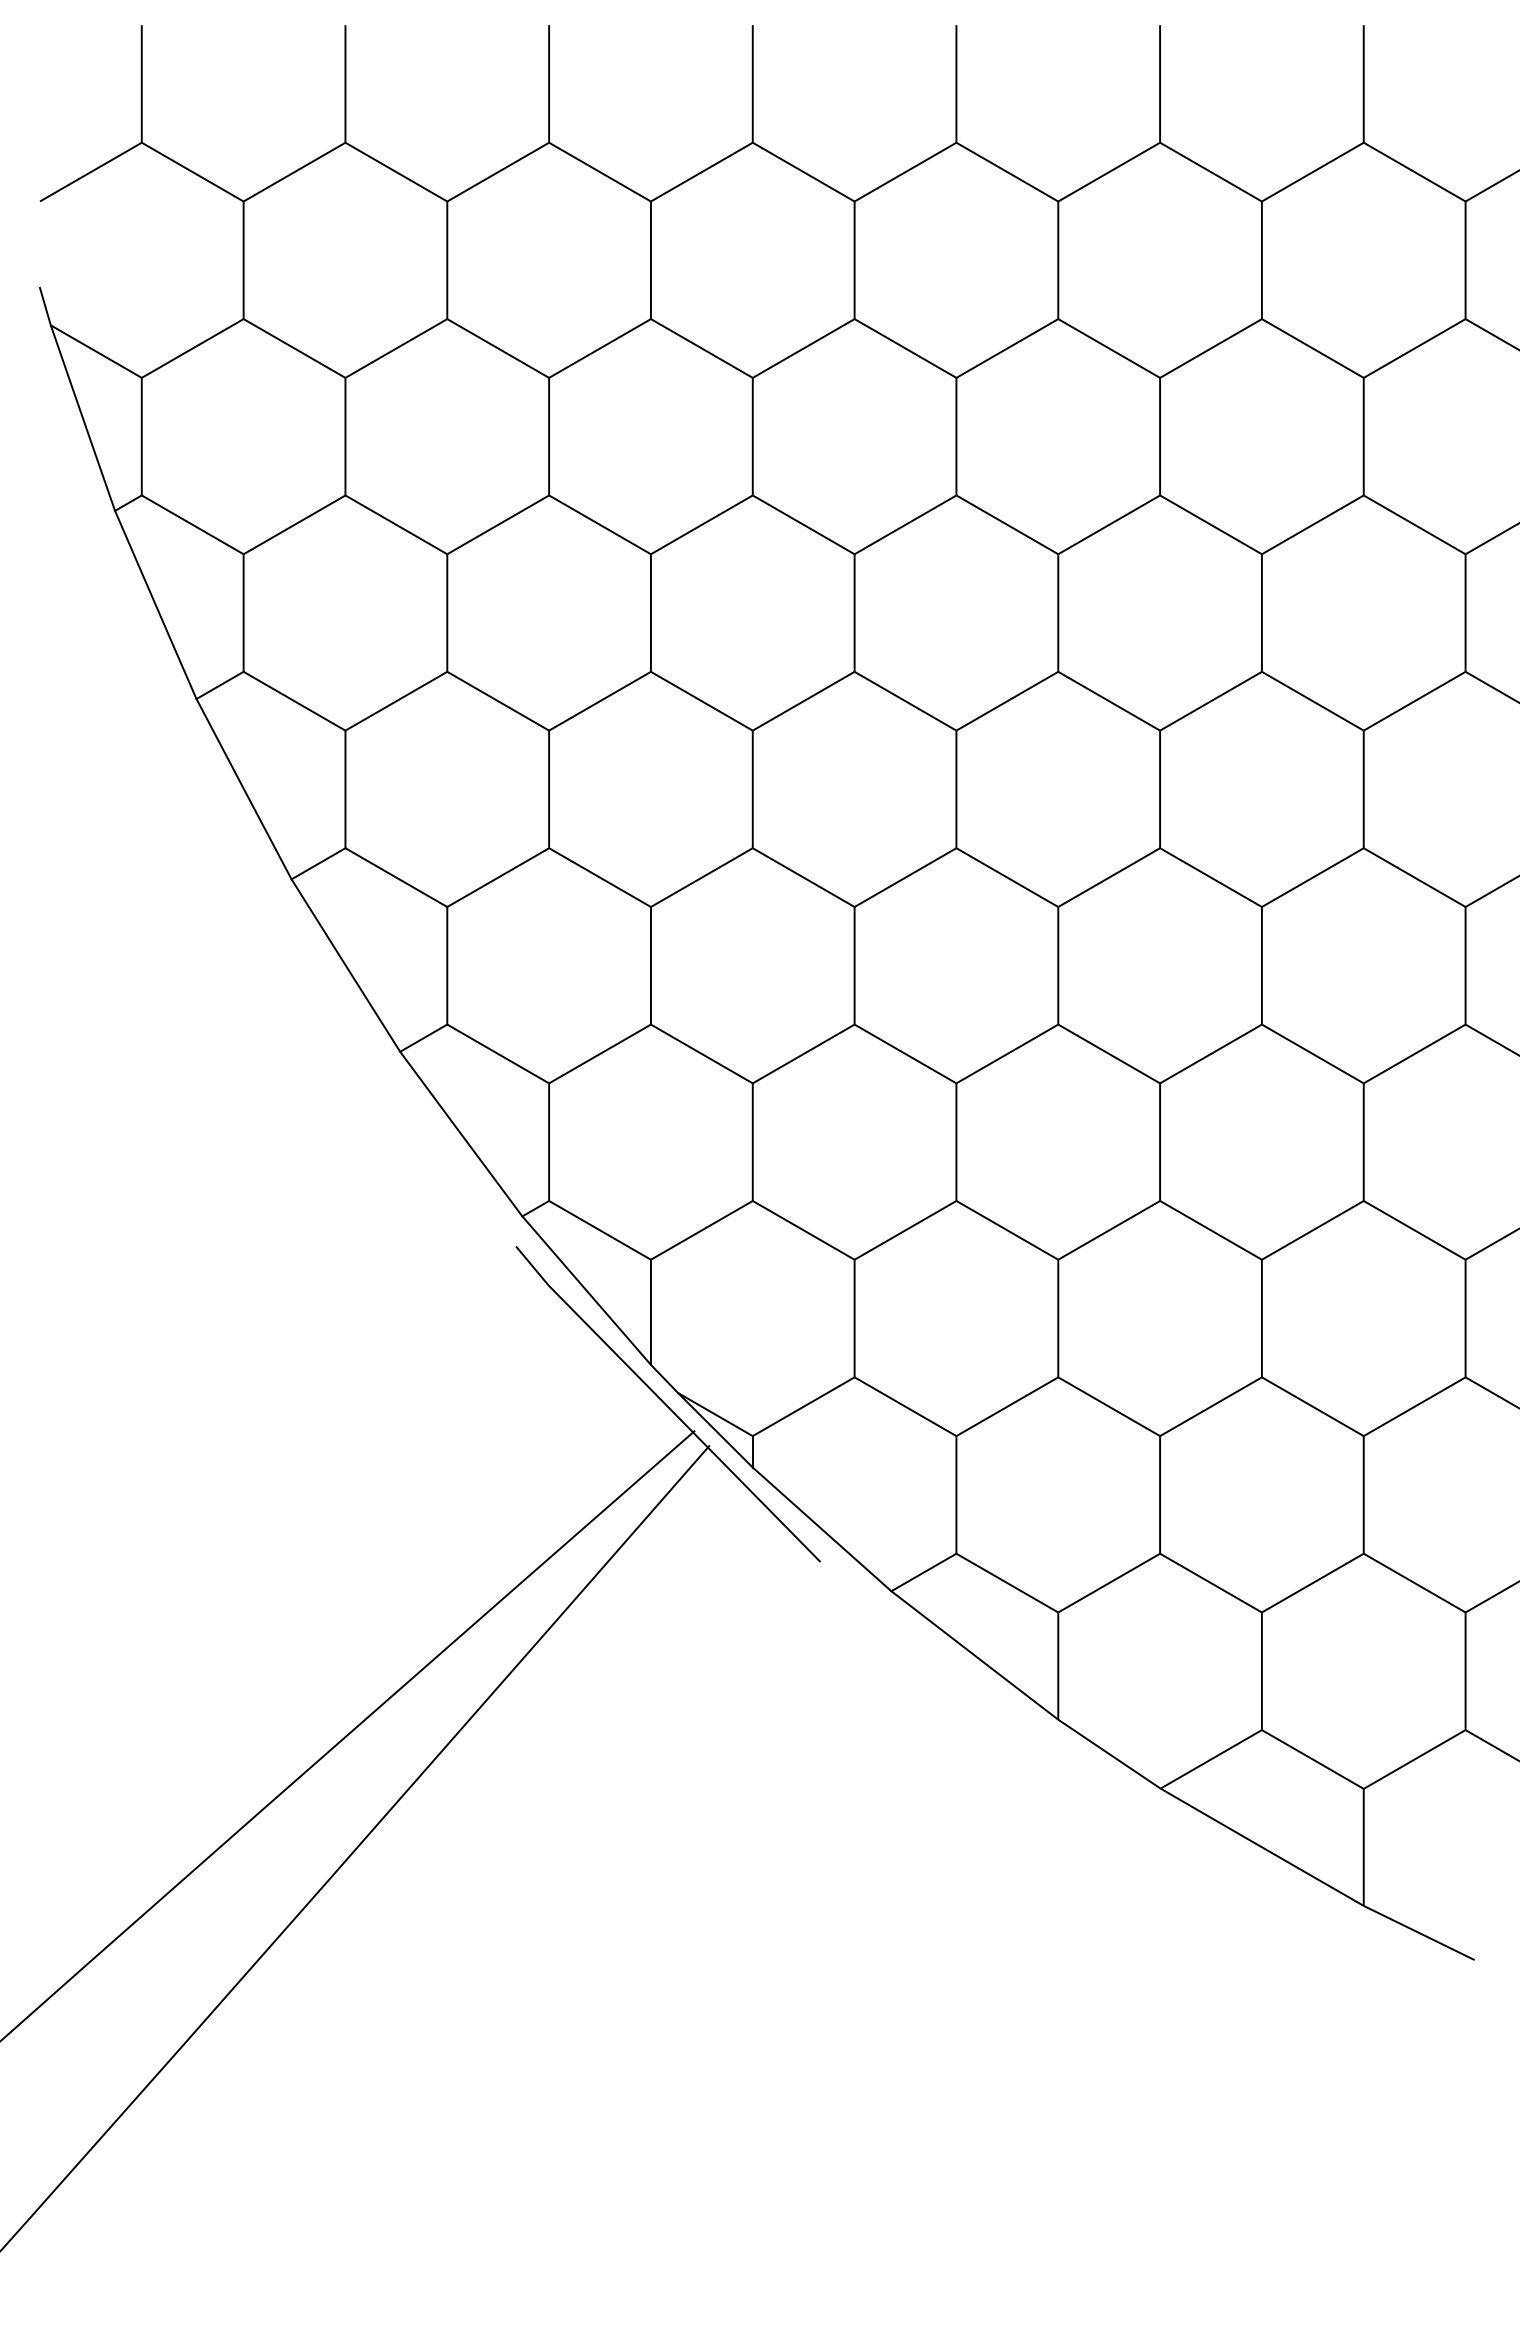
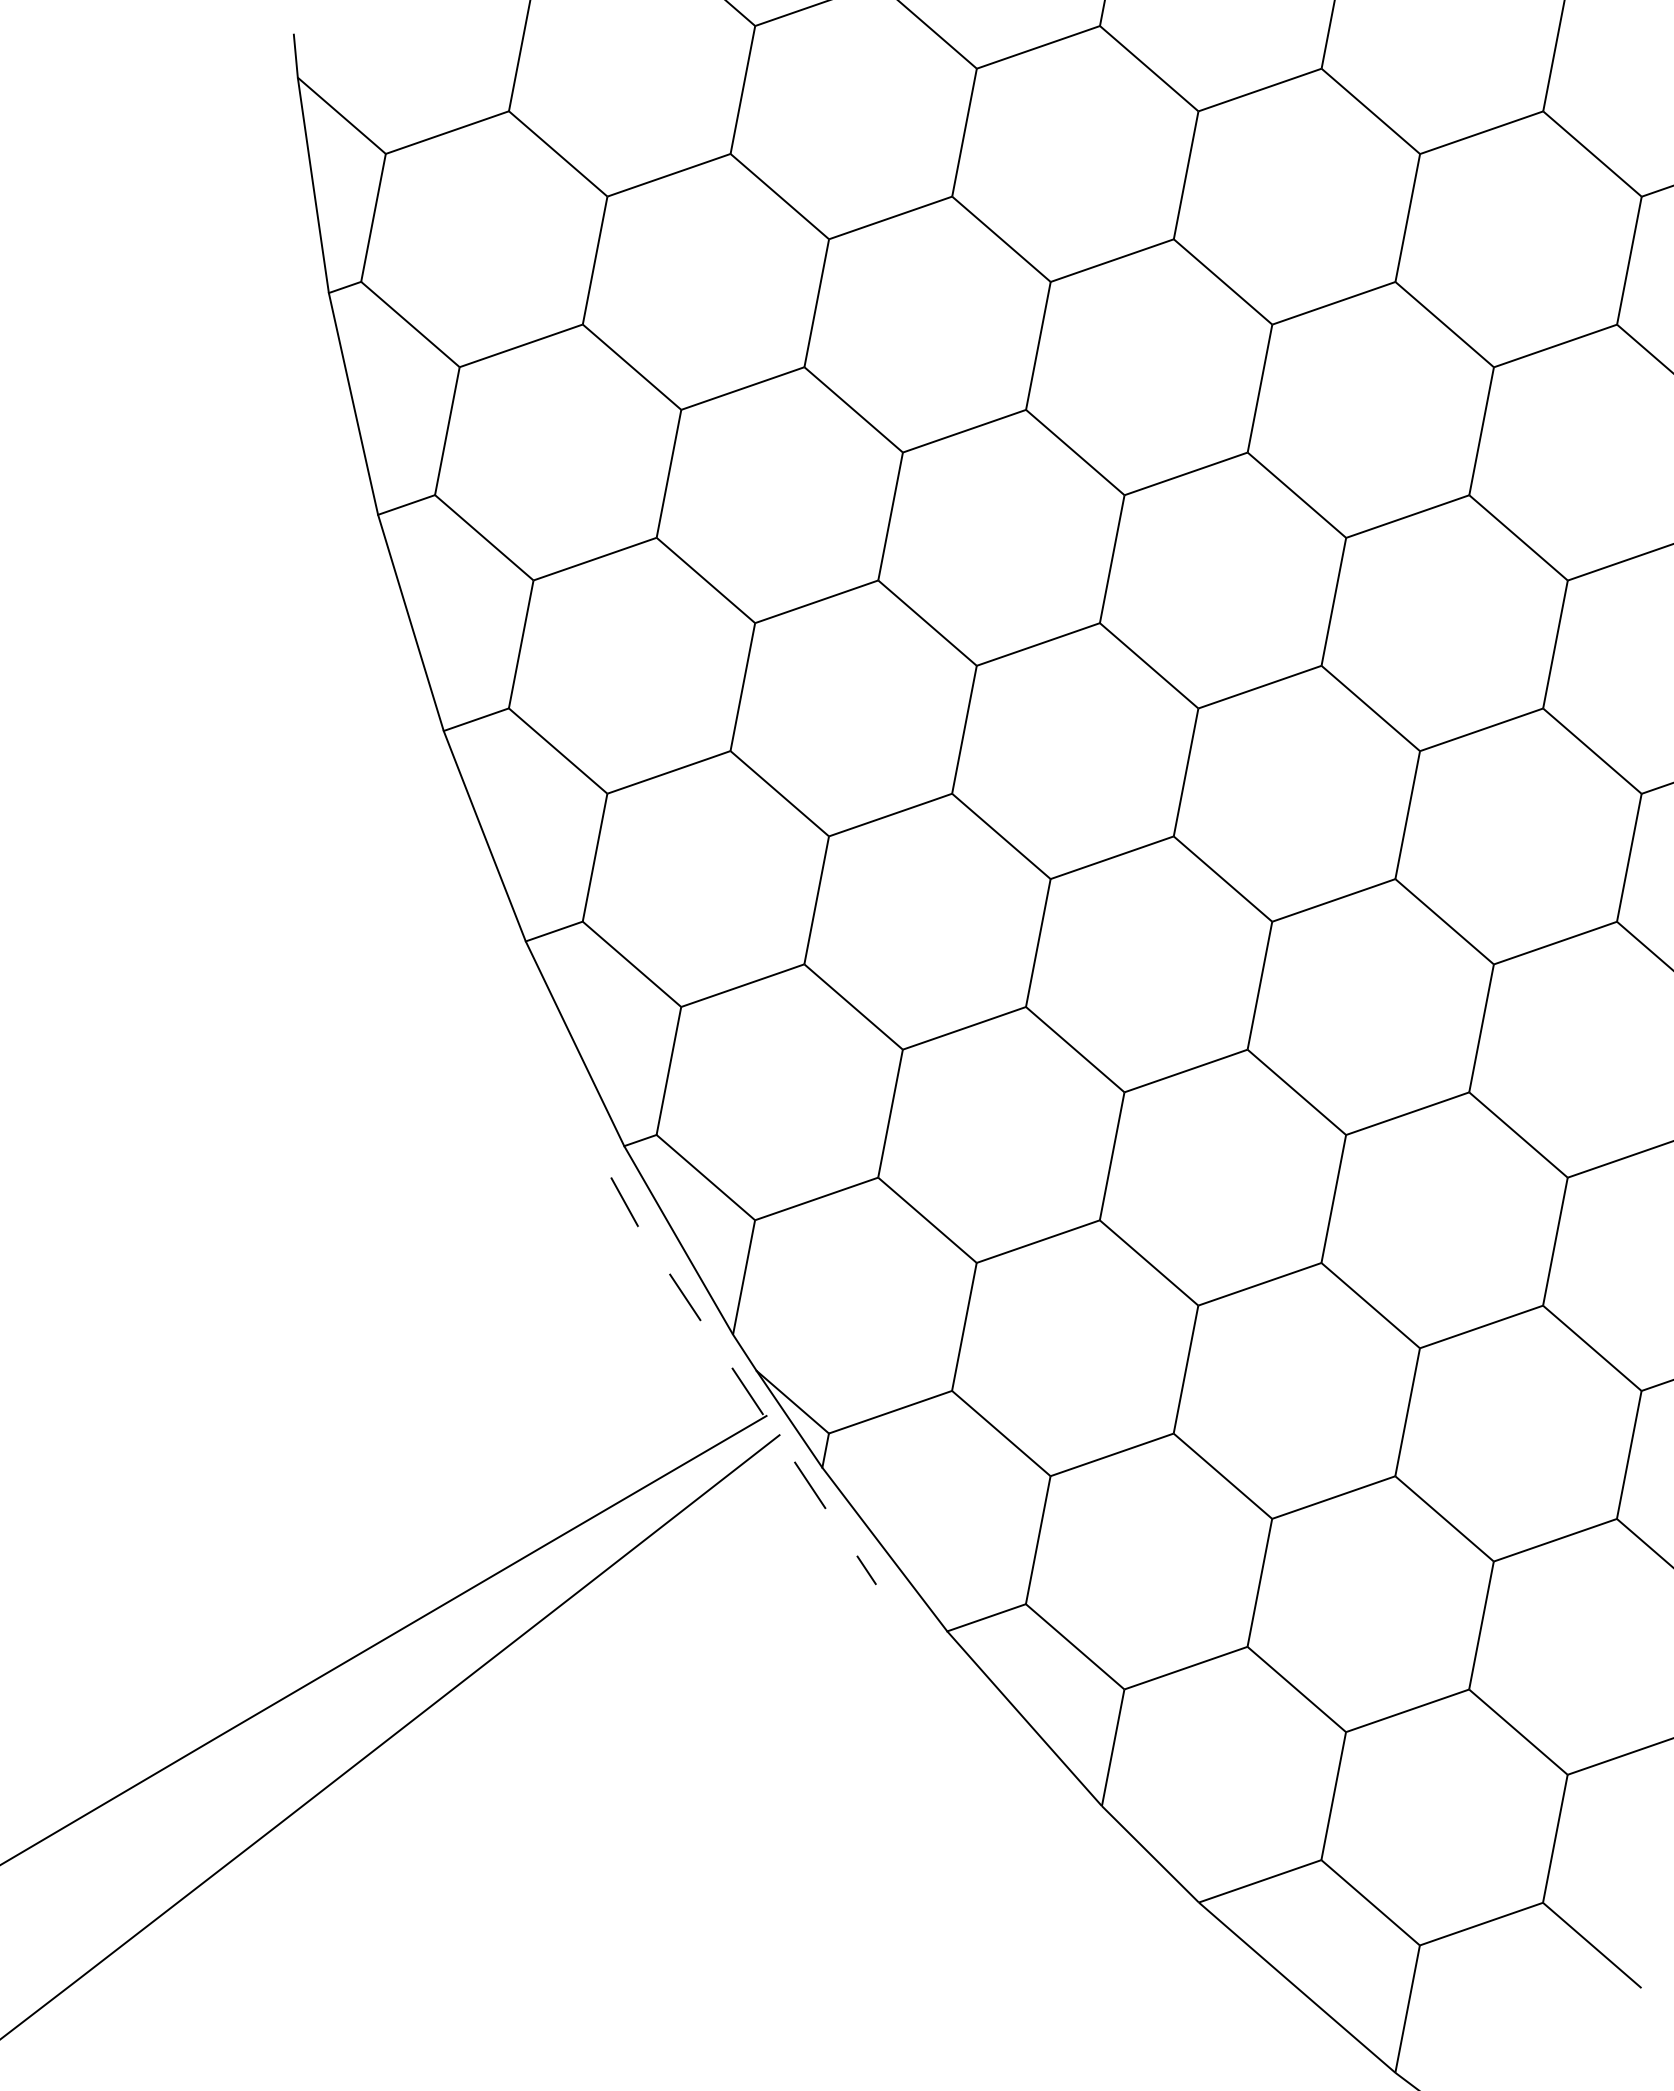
line: (666, 1405) -> (741, 1382), solid -> dashed

